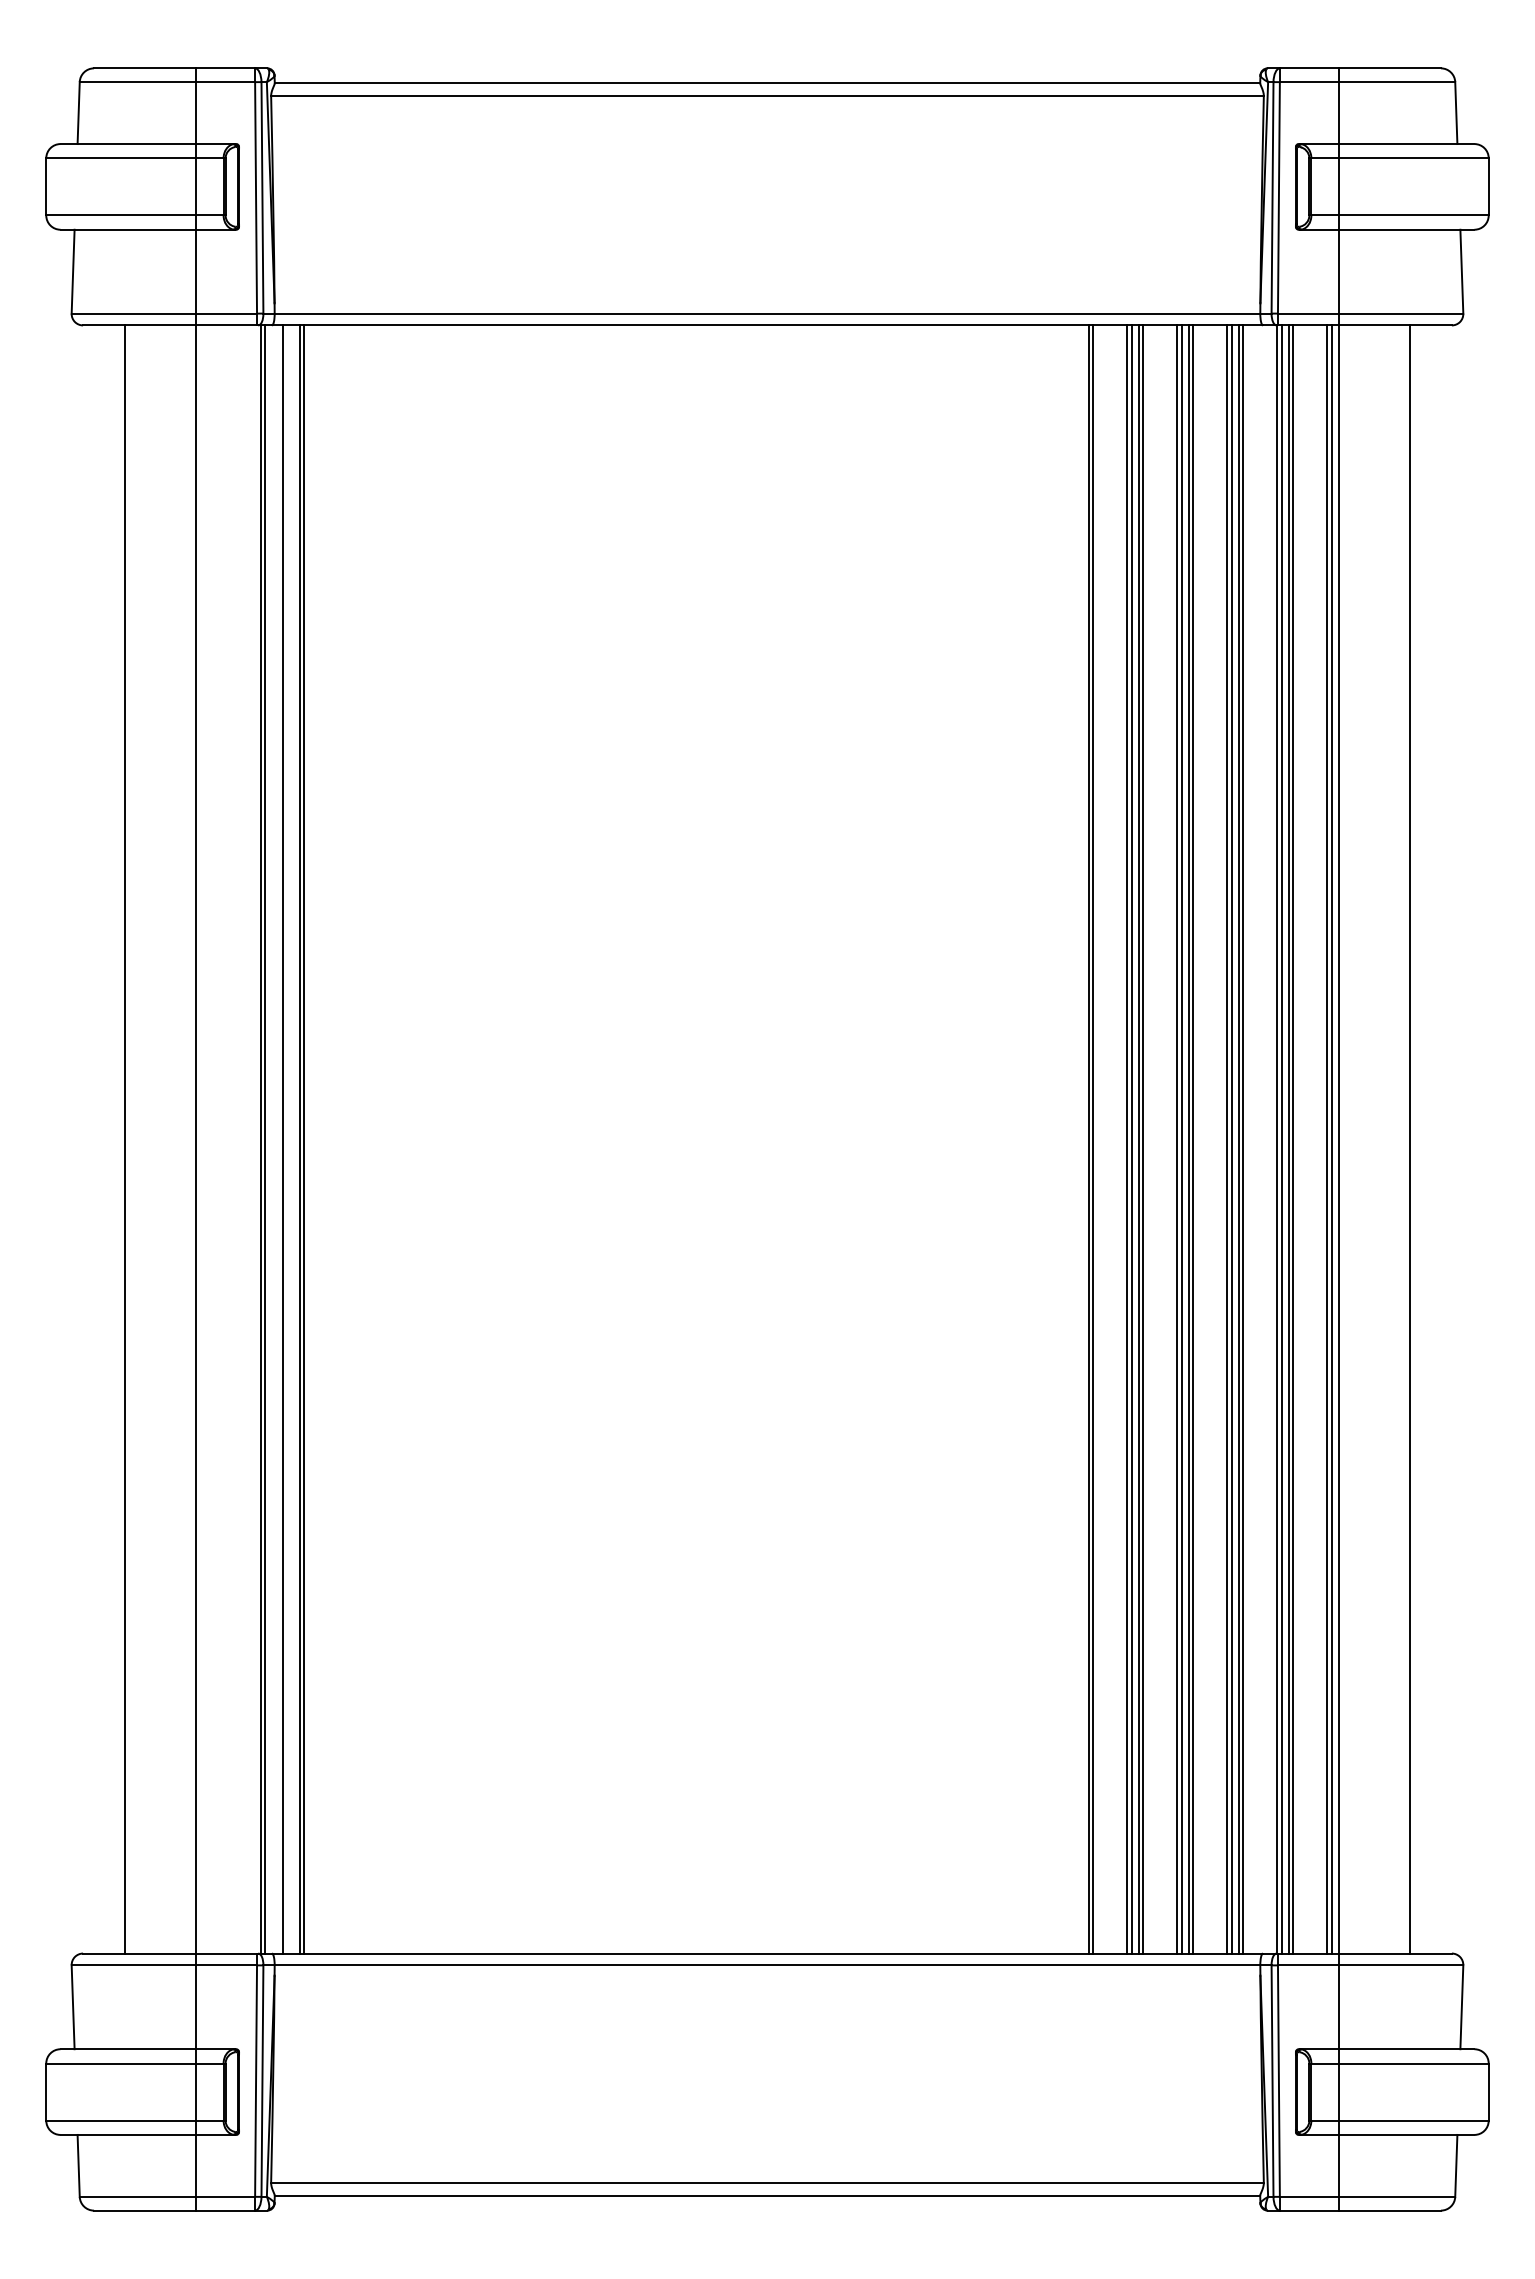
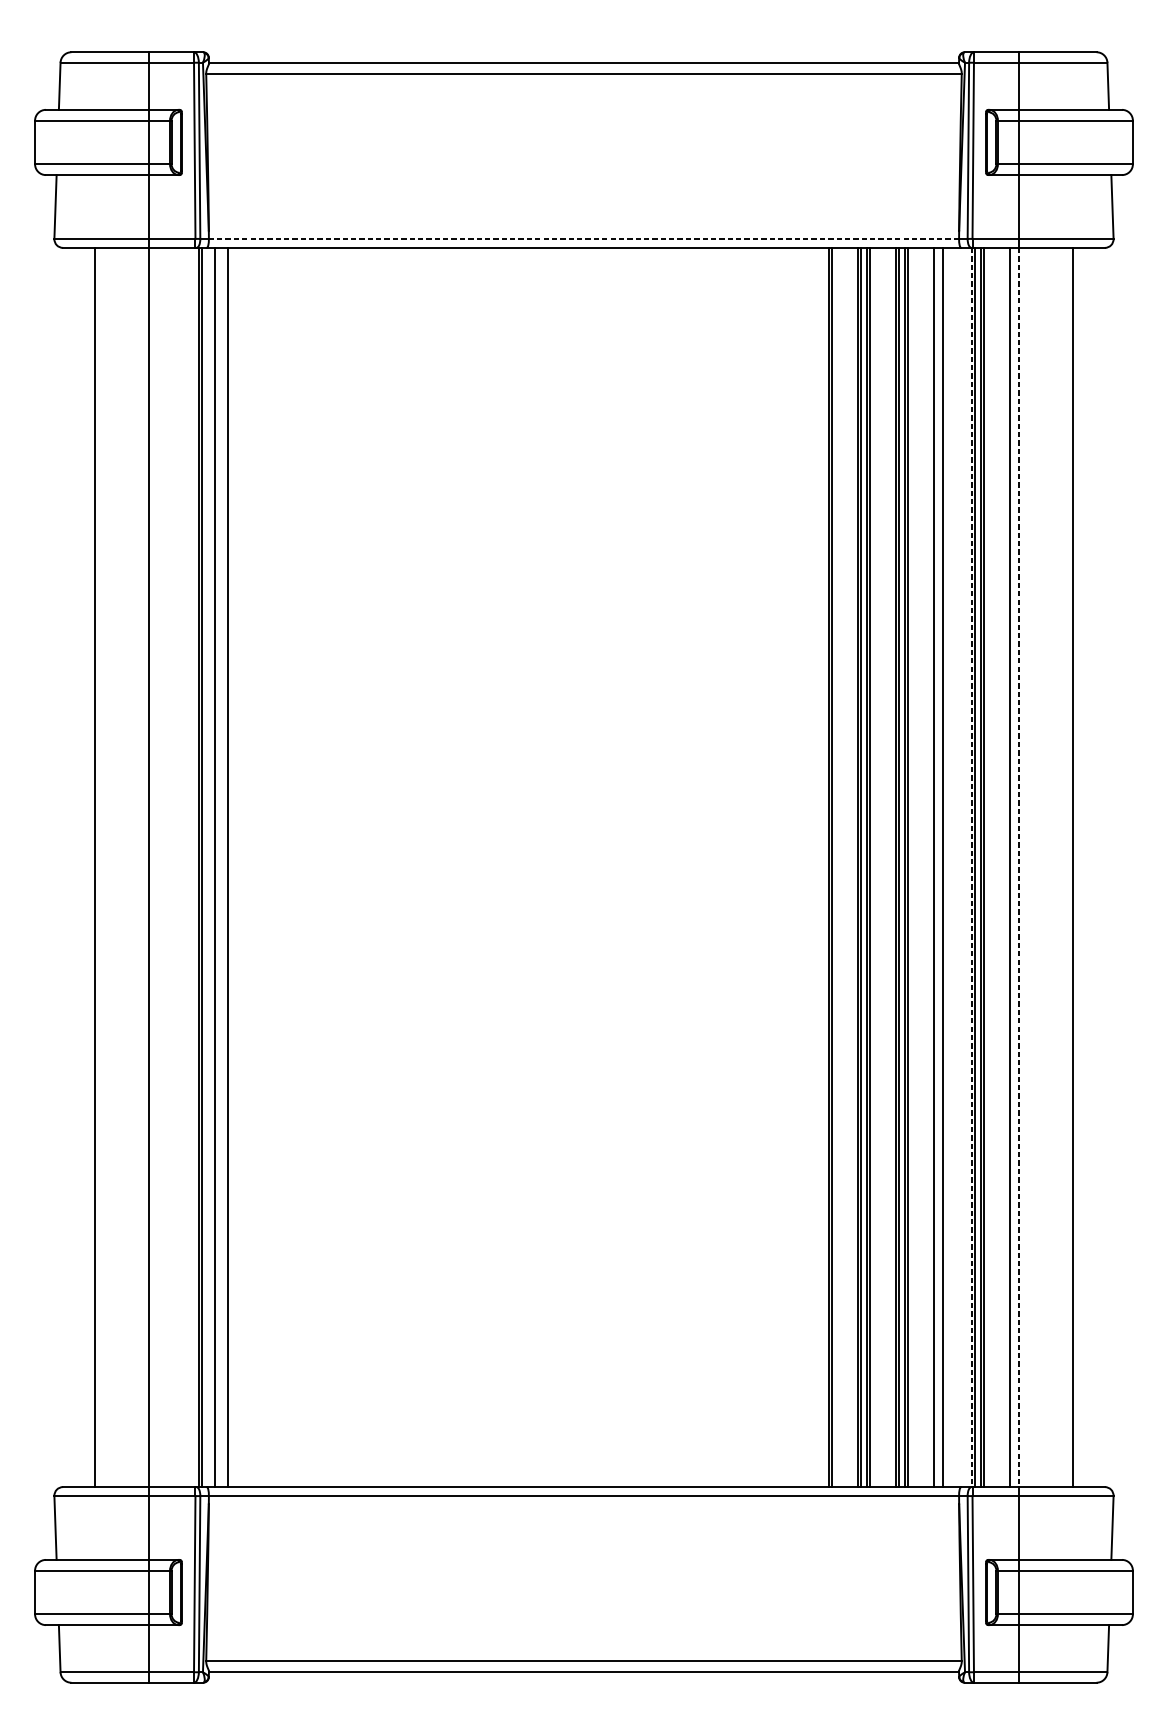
line: (767, 313) -> (584, 238), solid -> dashed
line: (304, 1139) -> (231, 867), removed
line: (1231, 1139) -> (937, 867), removed
line: (1243, 1139) -> (946, 867), removed
line: (1277, 1139) -> (972, 867), solid -> dashed
line: (1331, 1139) -> (1013, 867), removed
line: (1338, 1139) -> (1018, 867), solid -> dashed

